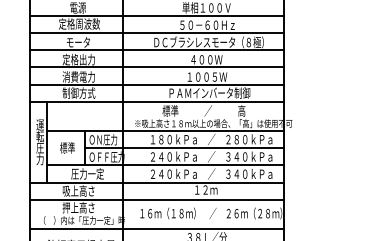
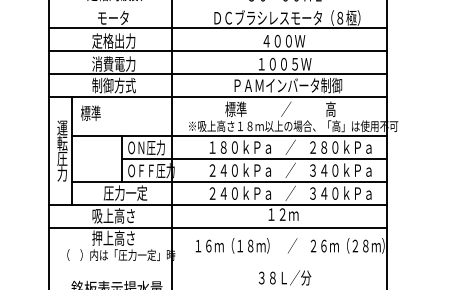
line: (156, 32) -> (217, 4), removed
text: (67, 147) -> (90, 112), moved
line: (156, 228) -> (217, 265), removed

